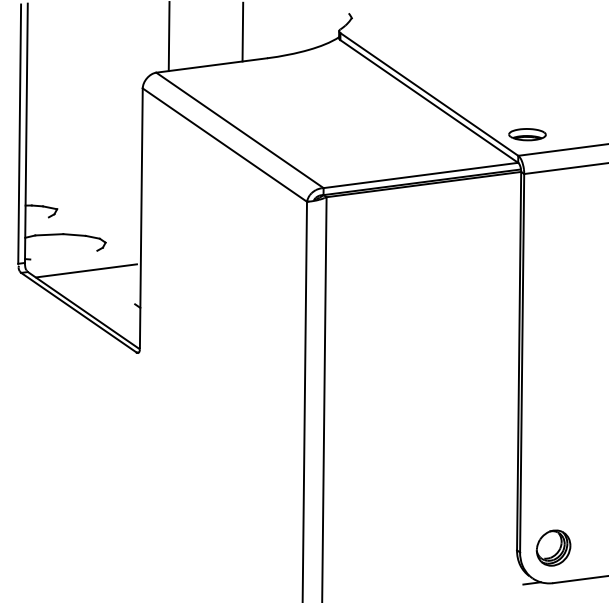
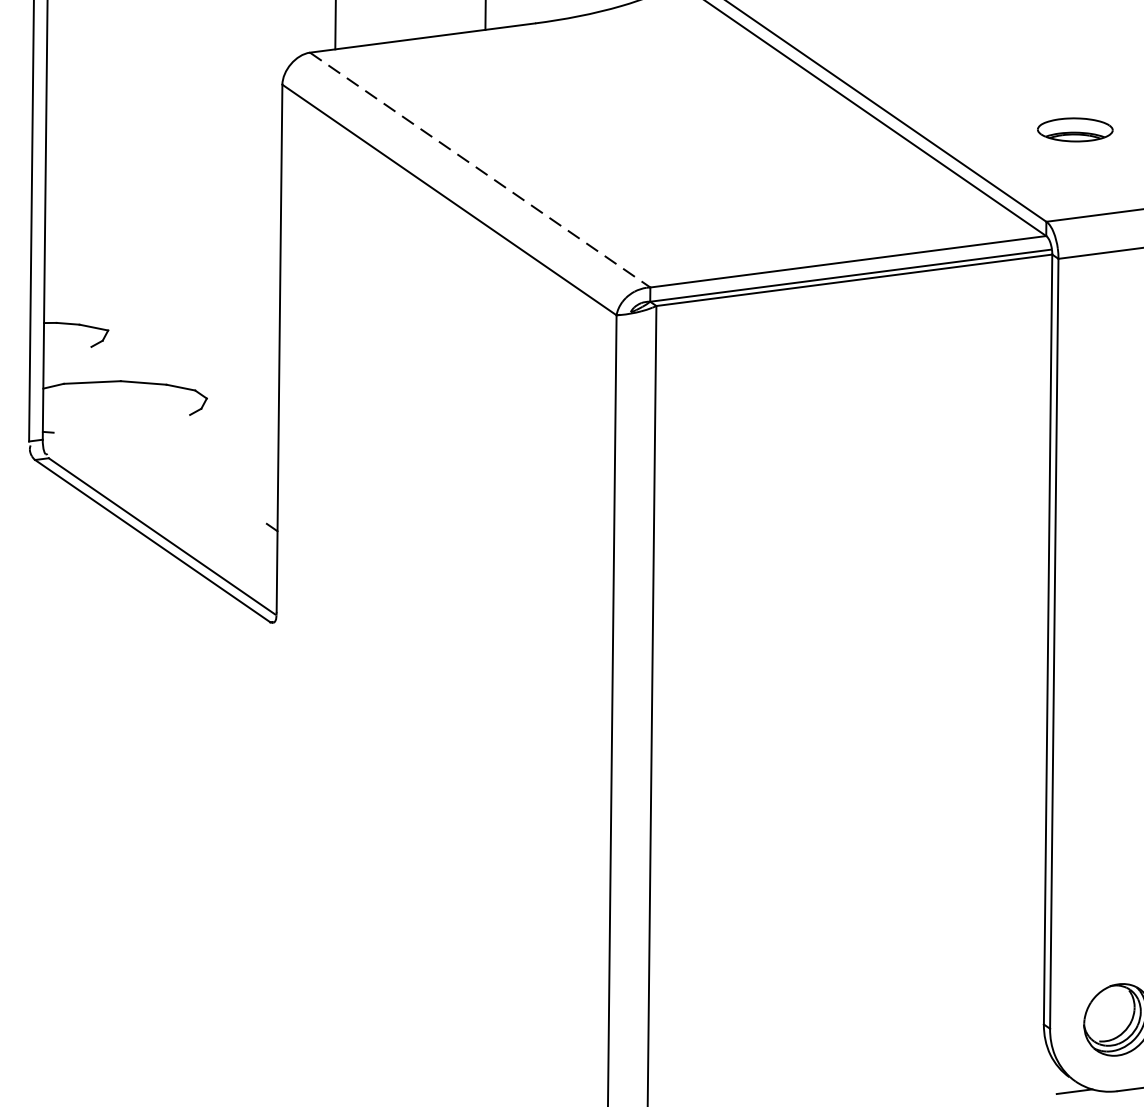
line: (239, 130) -> (479, 170), solid -> dashed
part: (527, 134) -> (1075, 129), moved
line: (86, 270) -> (167, 455), removed

